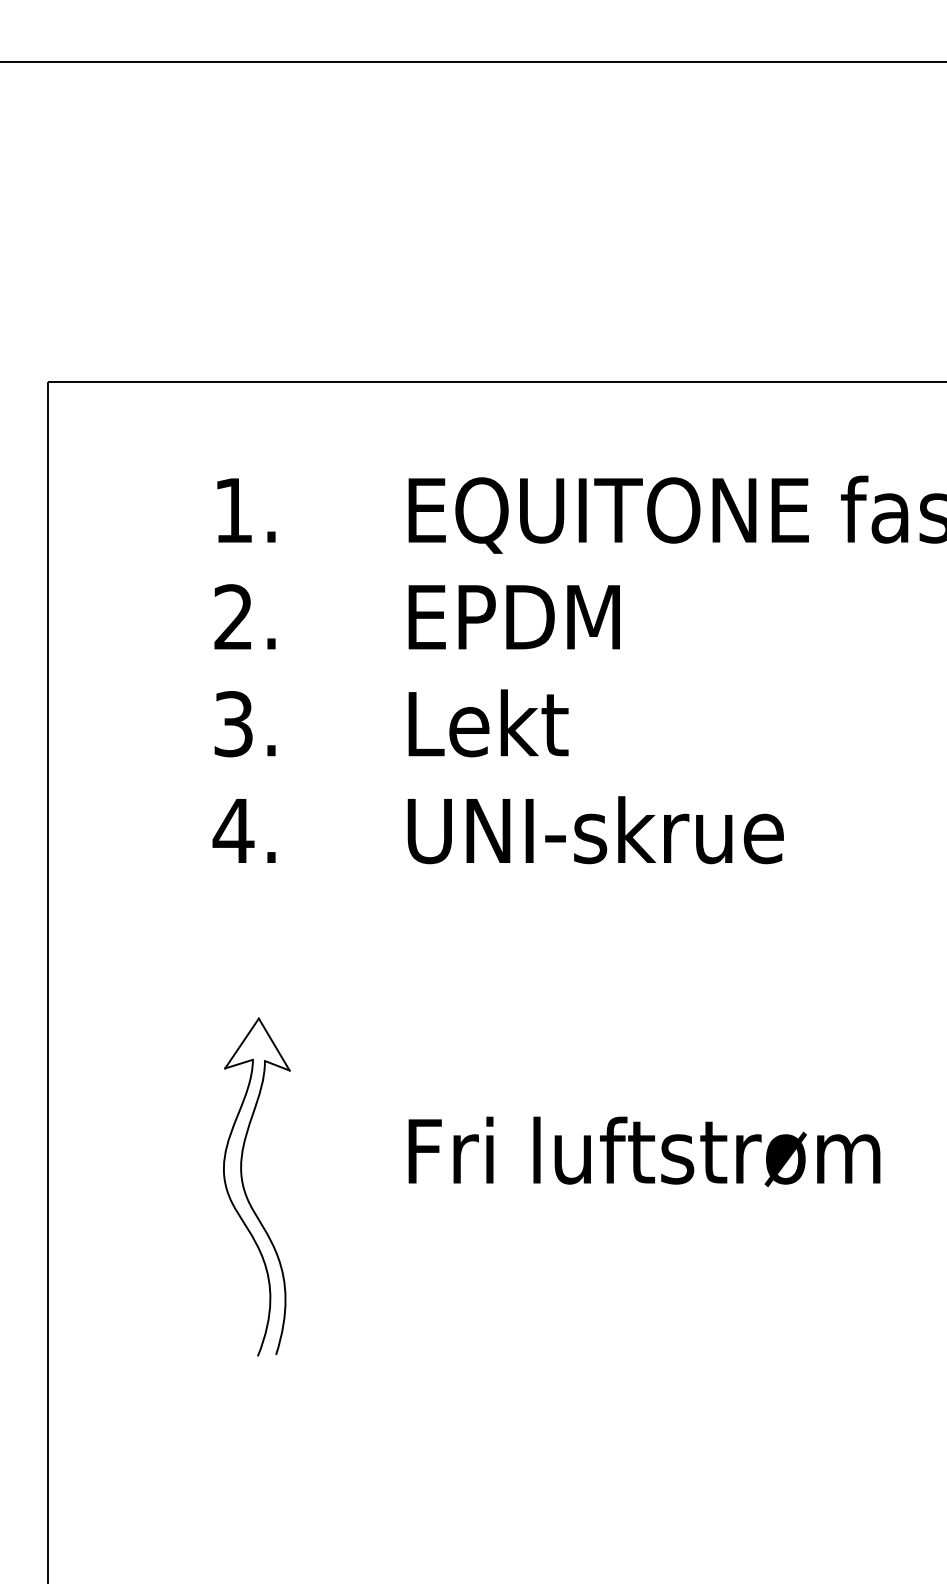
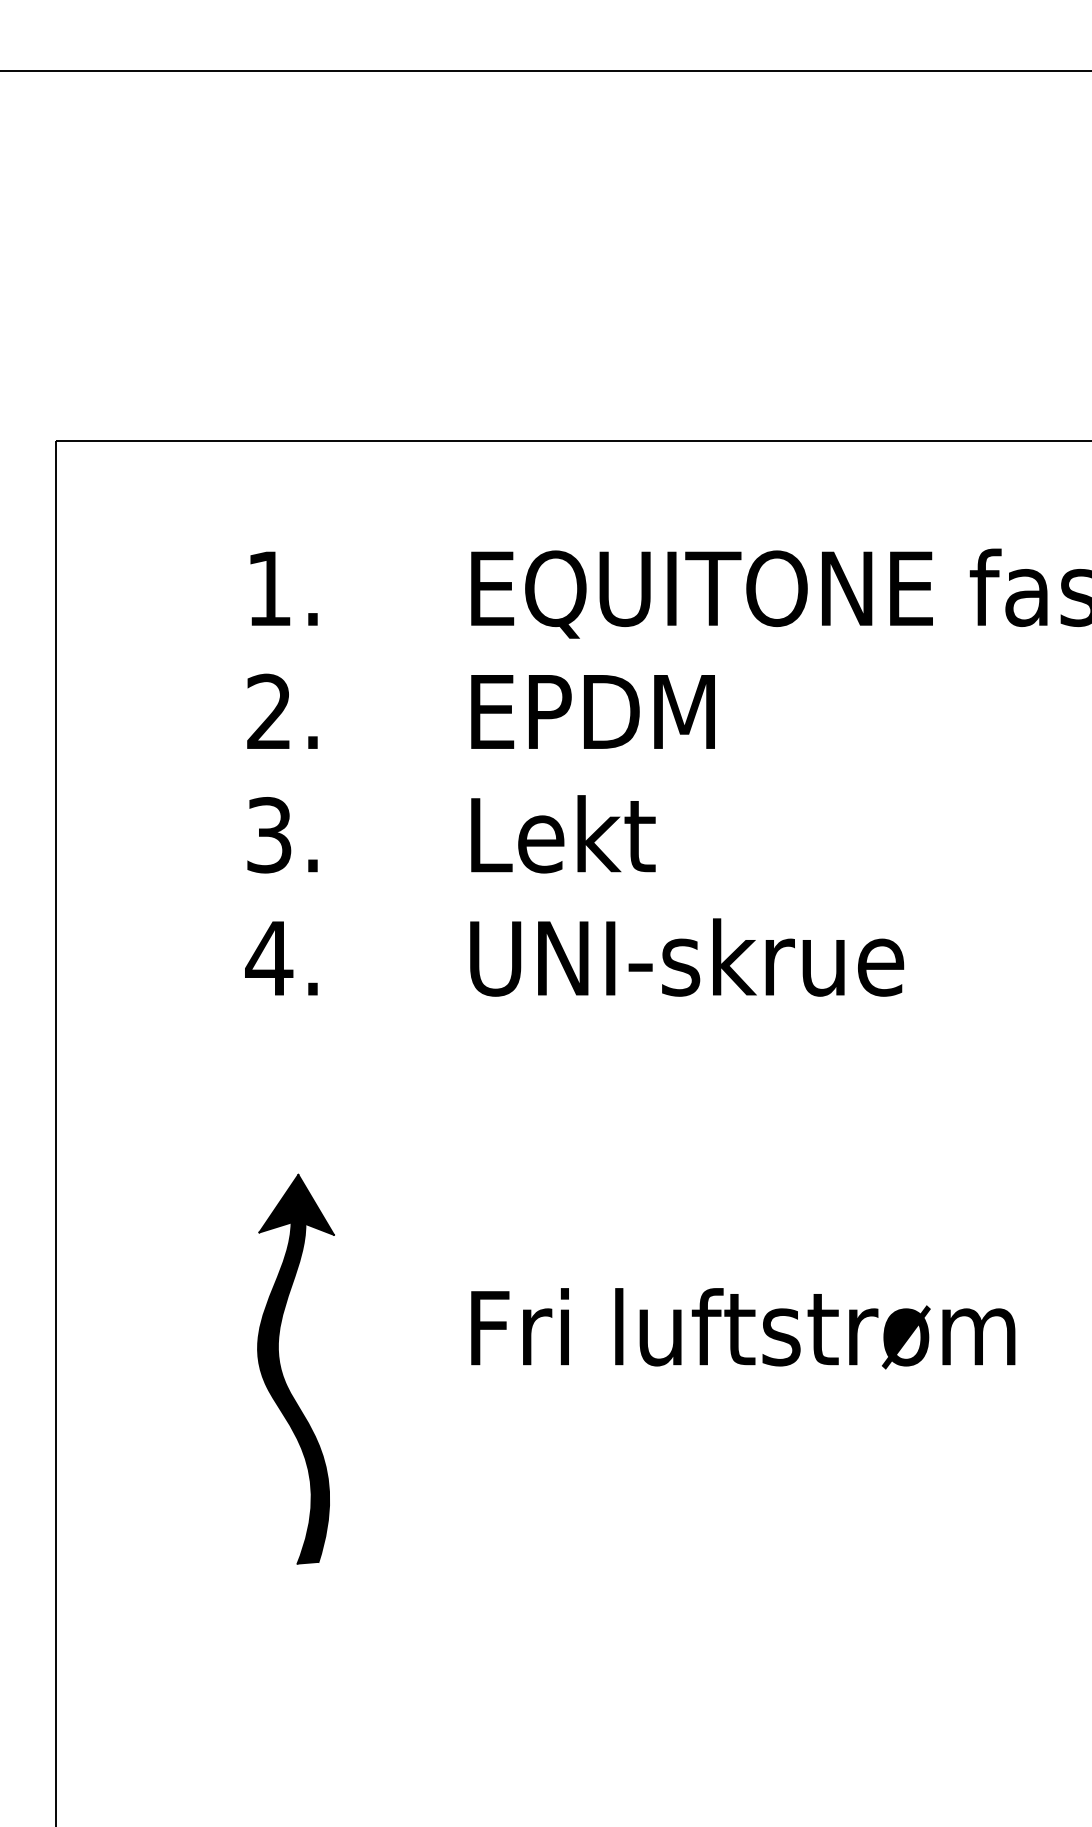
fill: (256, 1187) -> (295, 1369), added

